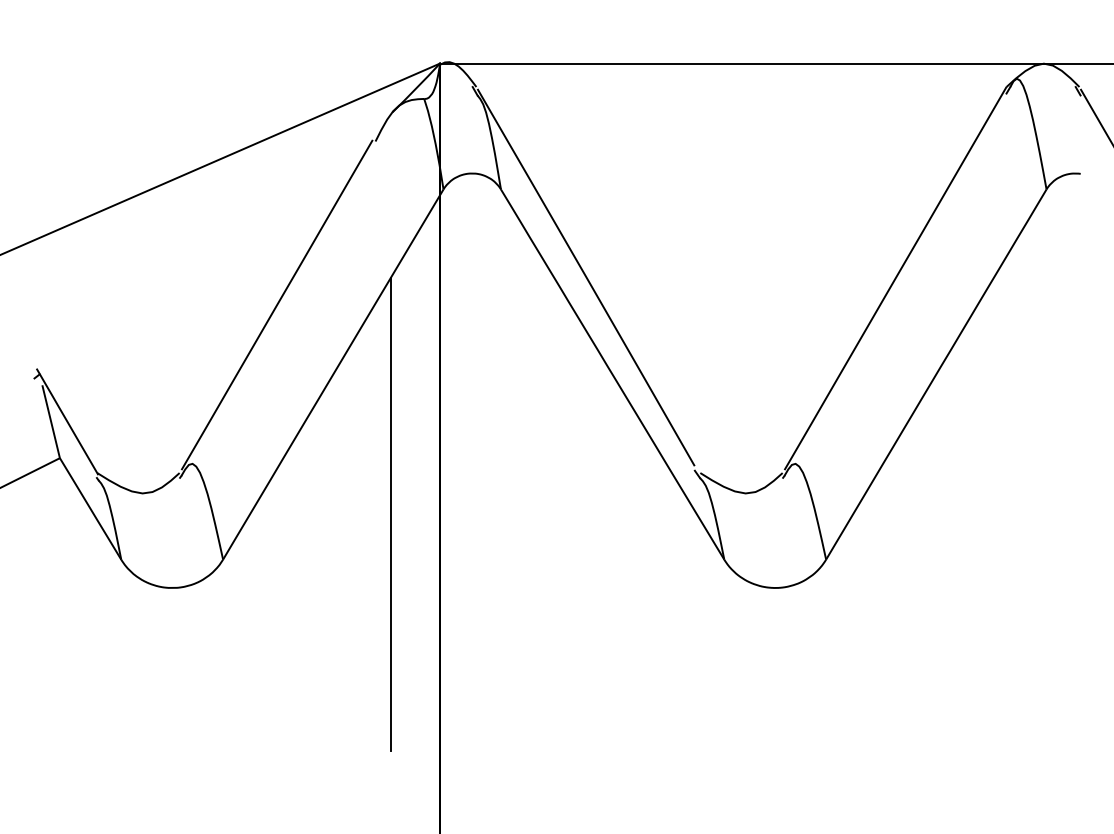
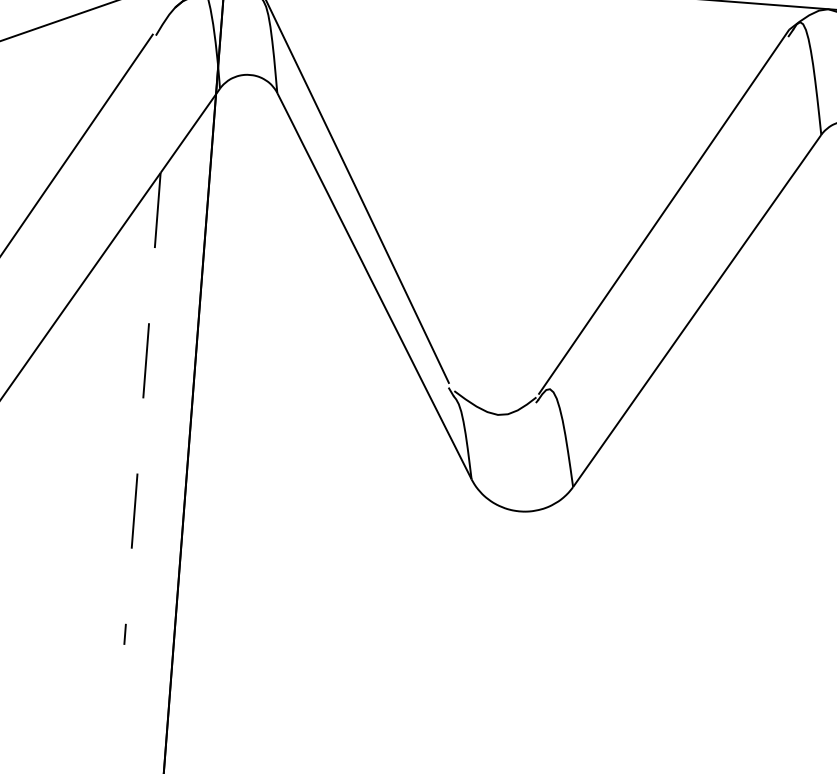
line: (390, 514) -> (142, 408), solid -> dashed

